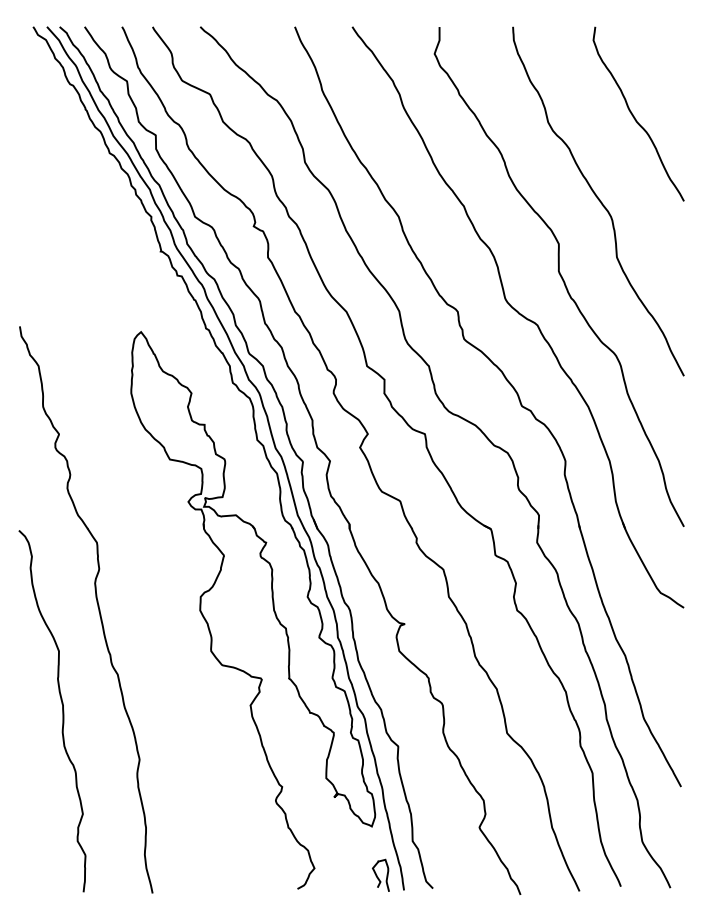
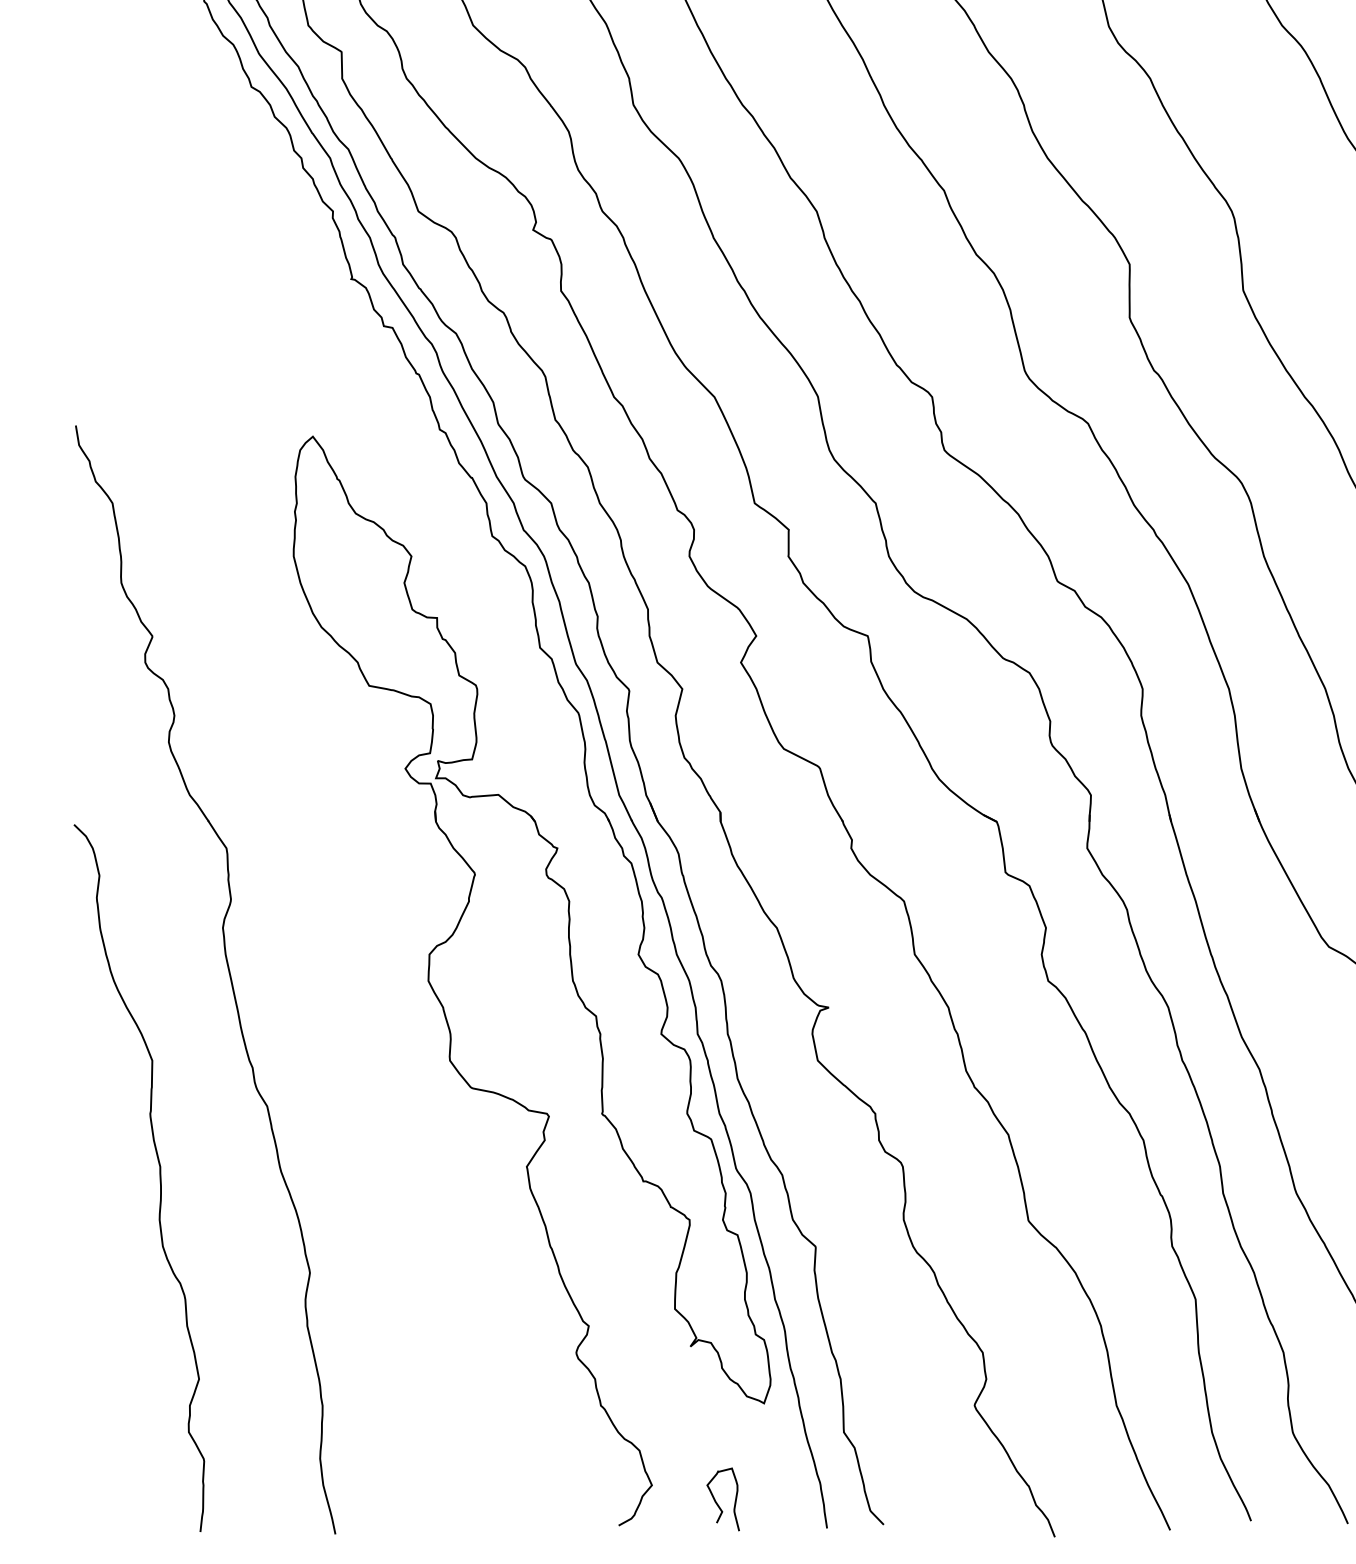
curve: (377, 875) -> (716, 1499), moved

